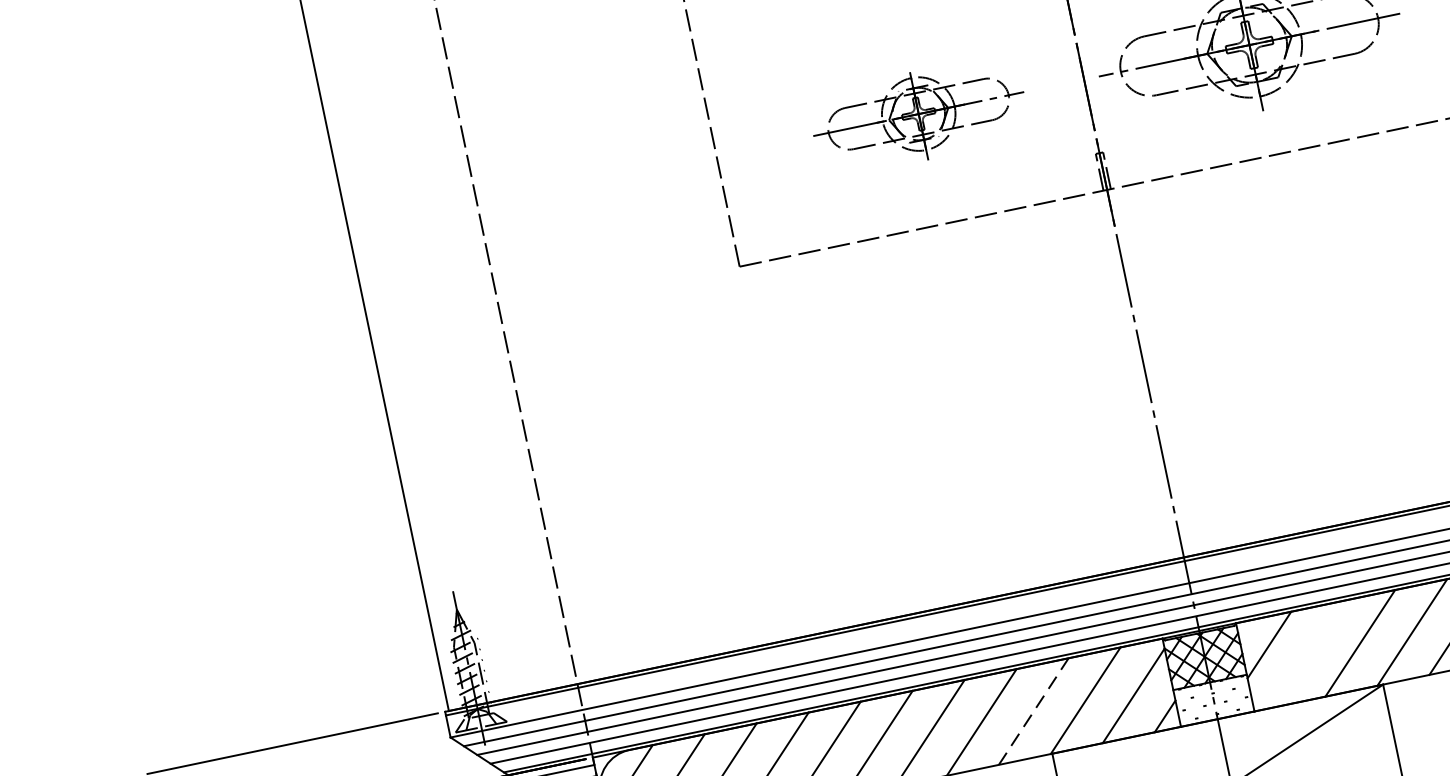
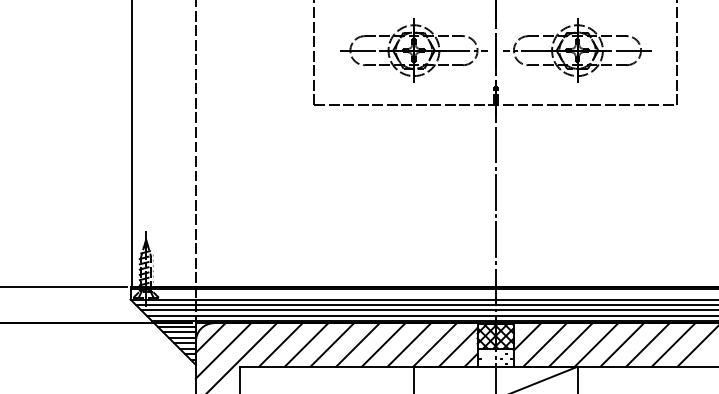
part: (917, 114) -> (413, 50), size x1.43
line: (1306, 653) -> (544, 344), added
line: (1034, 712) -> (409, 345), dashed -> solid

